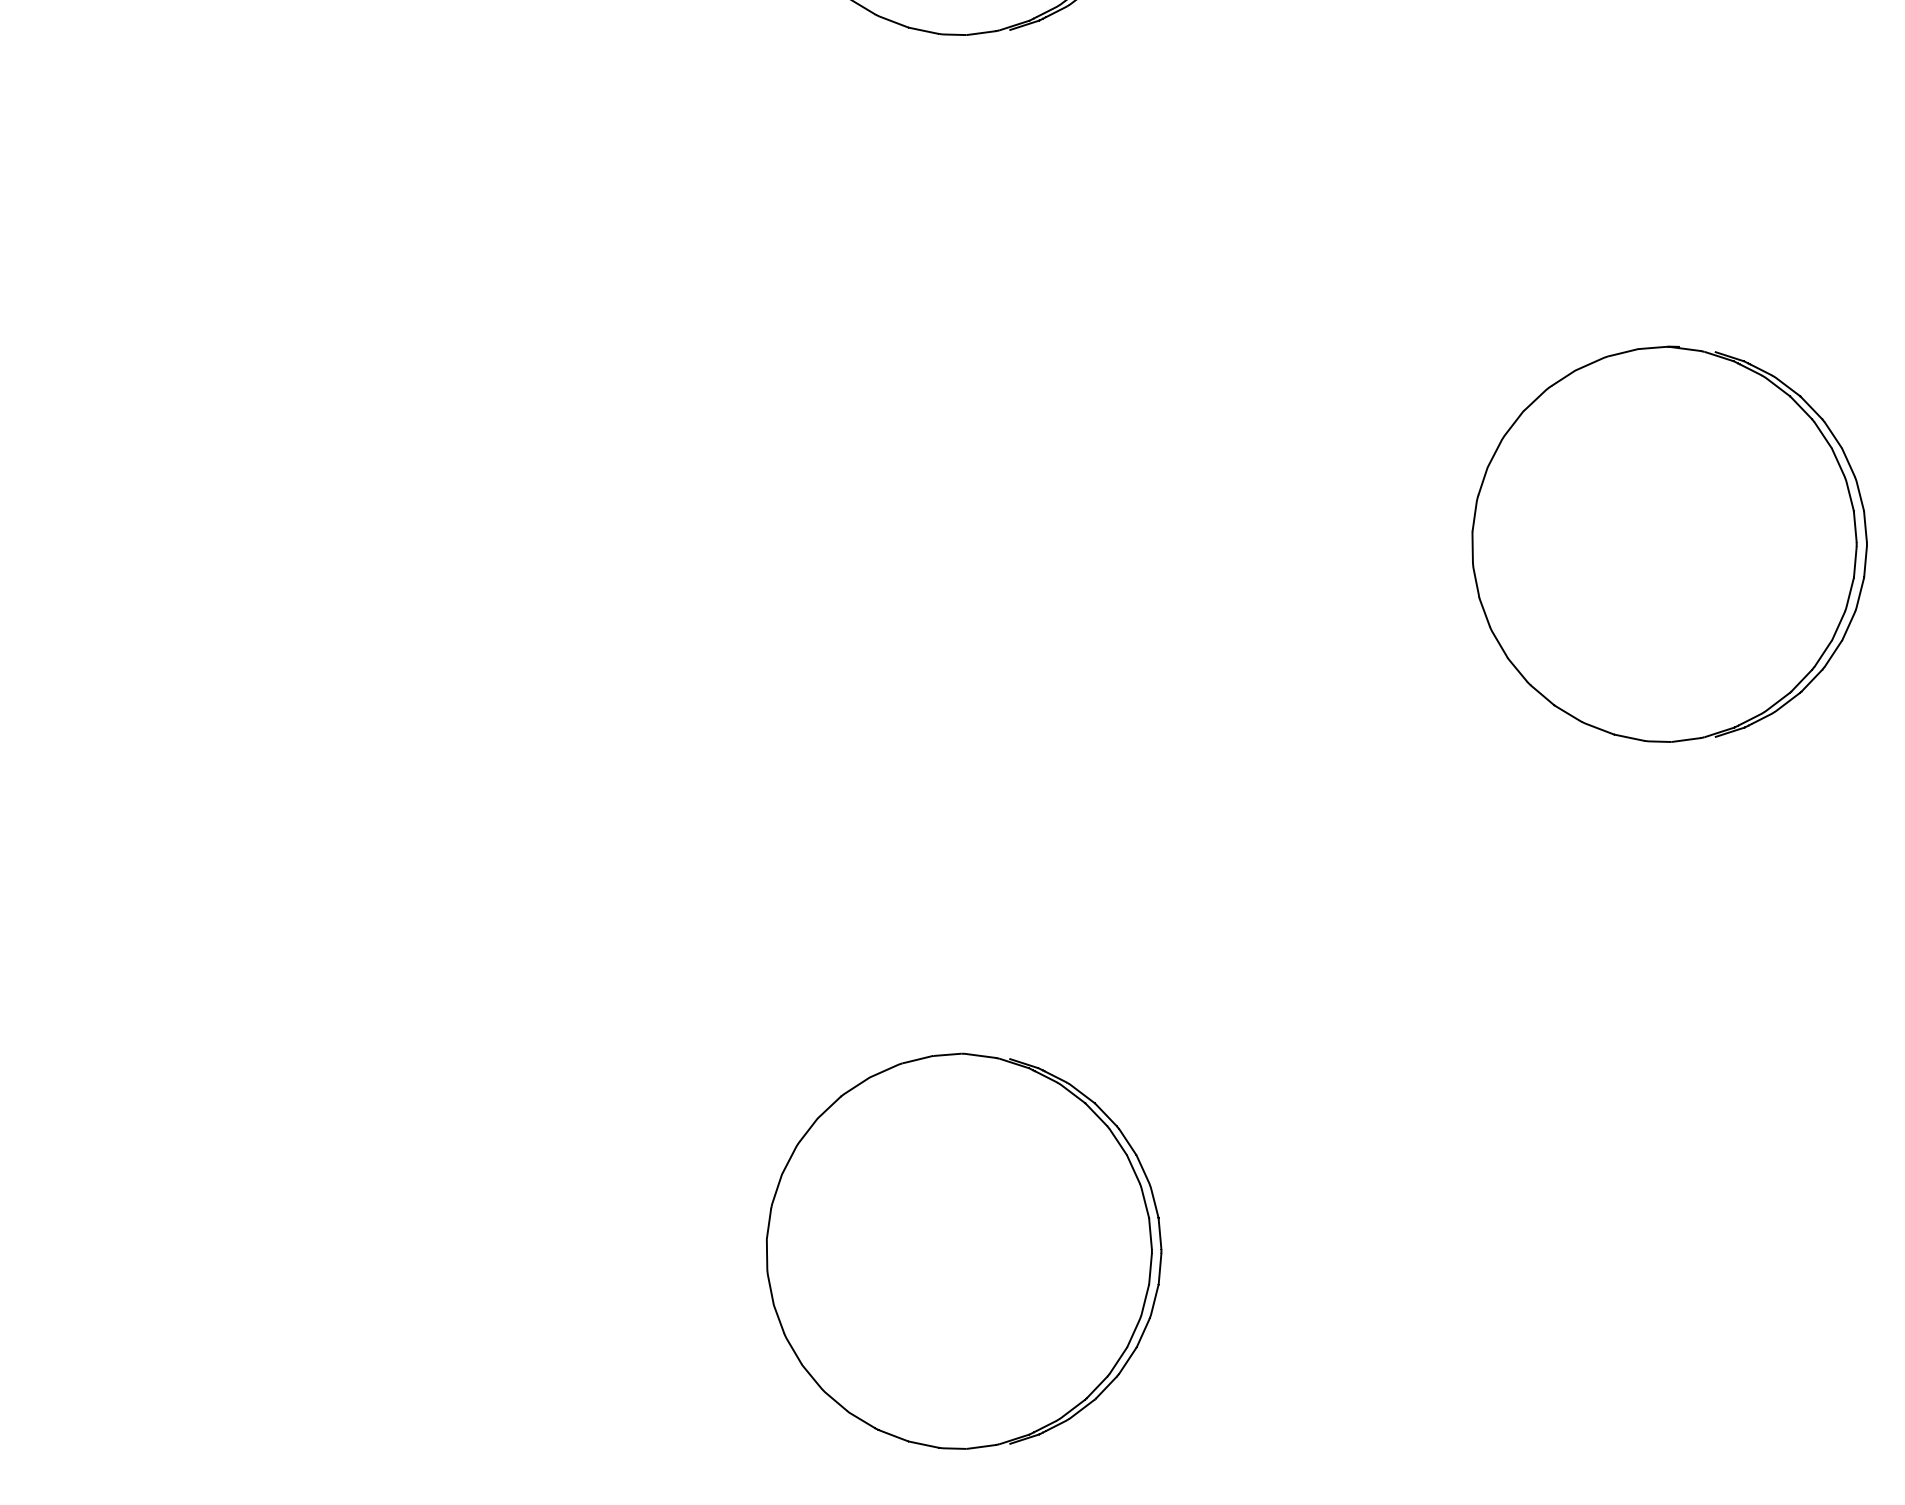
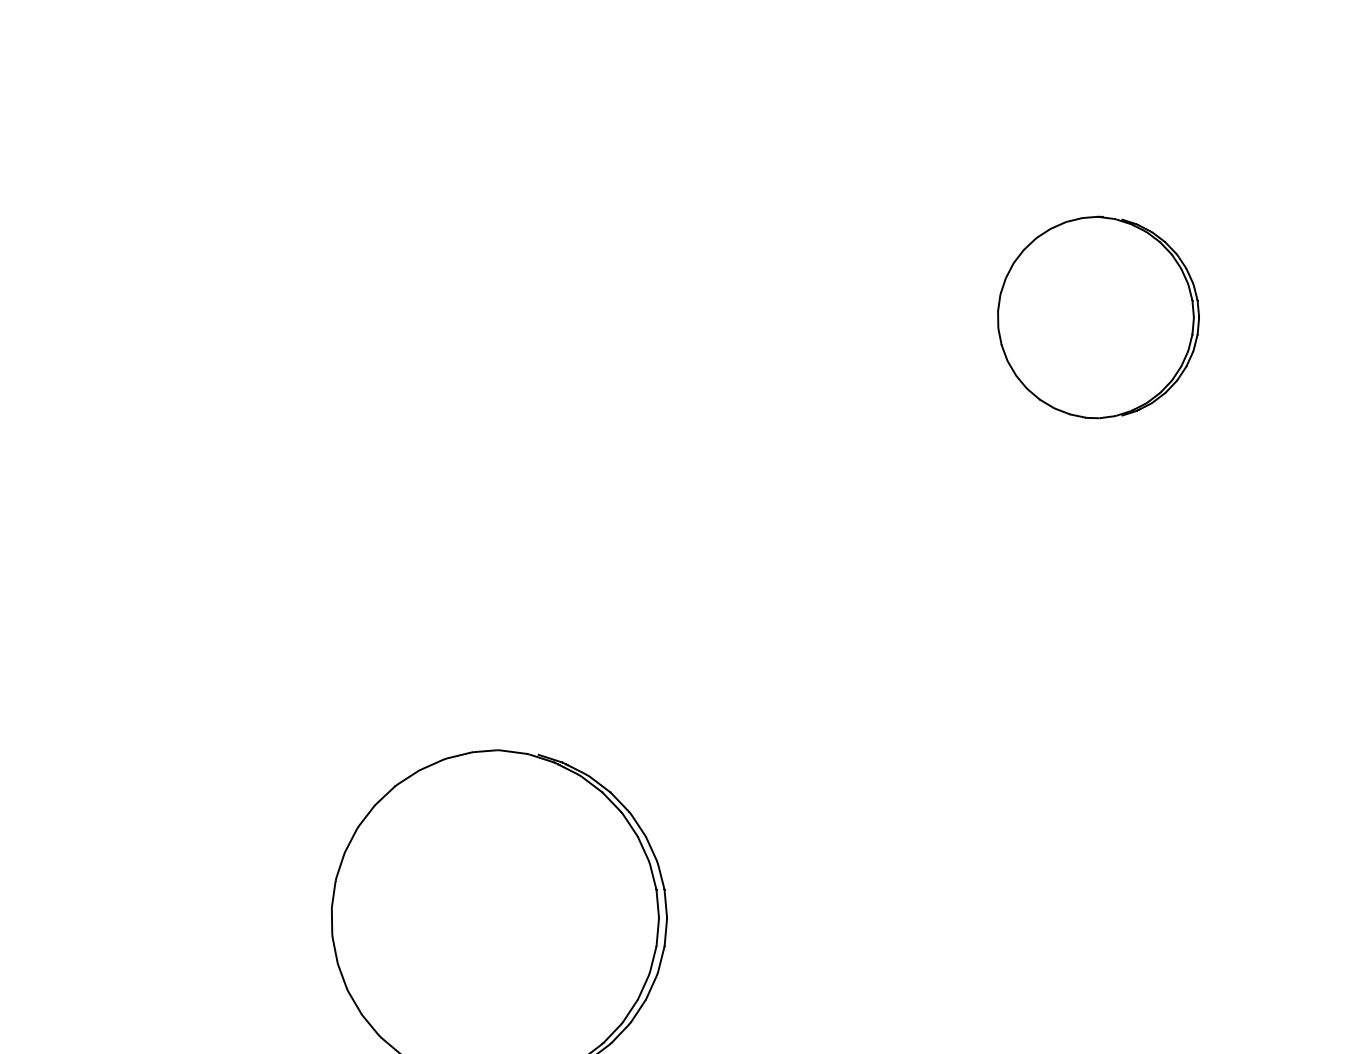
part: (1669, 543) -> (1098, 316), size x0.6

